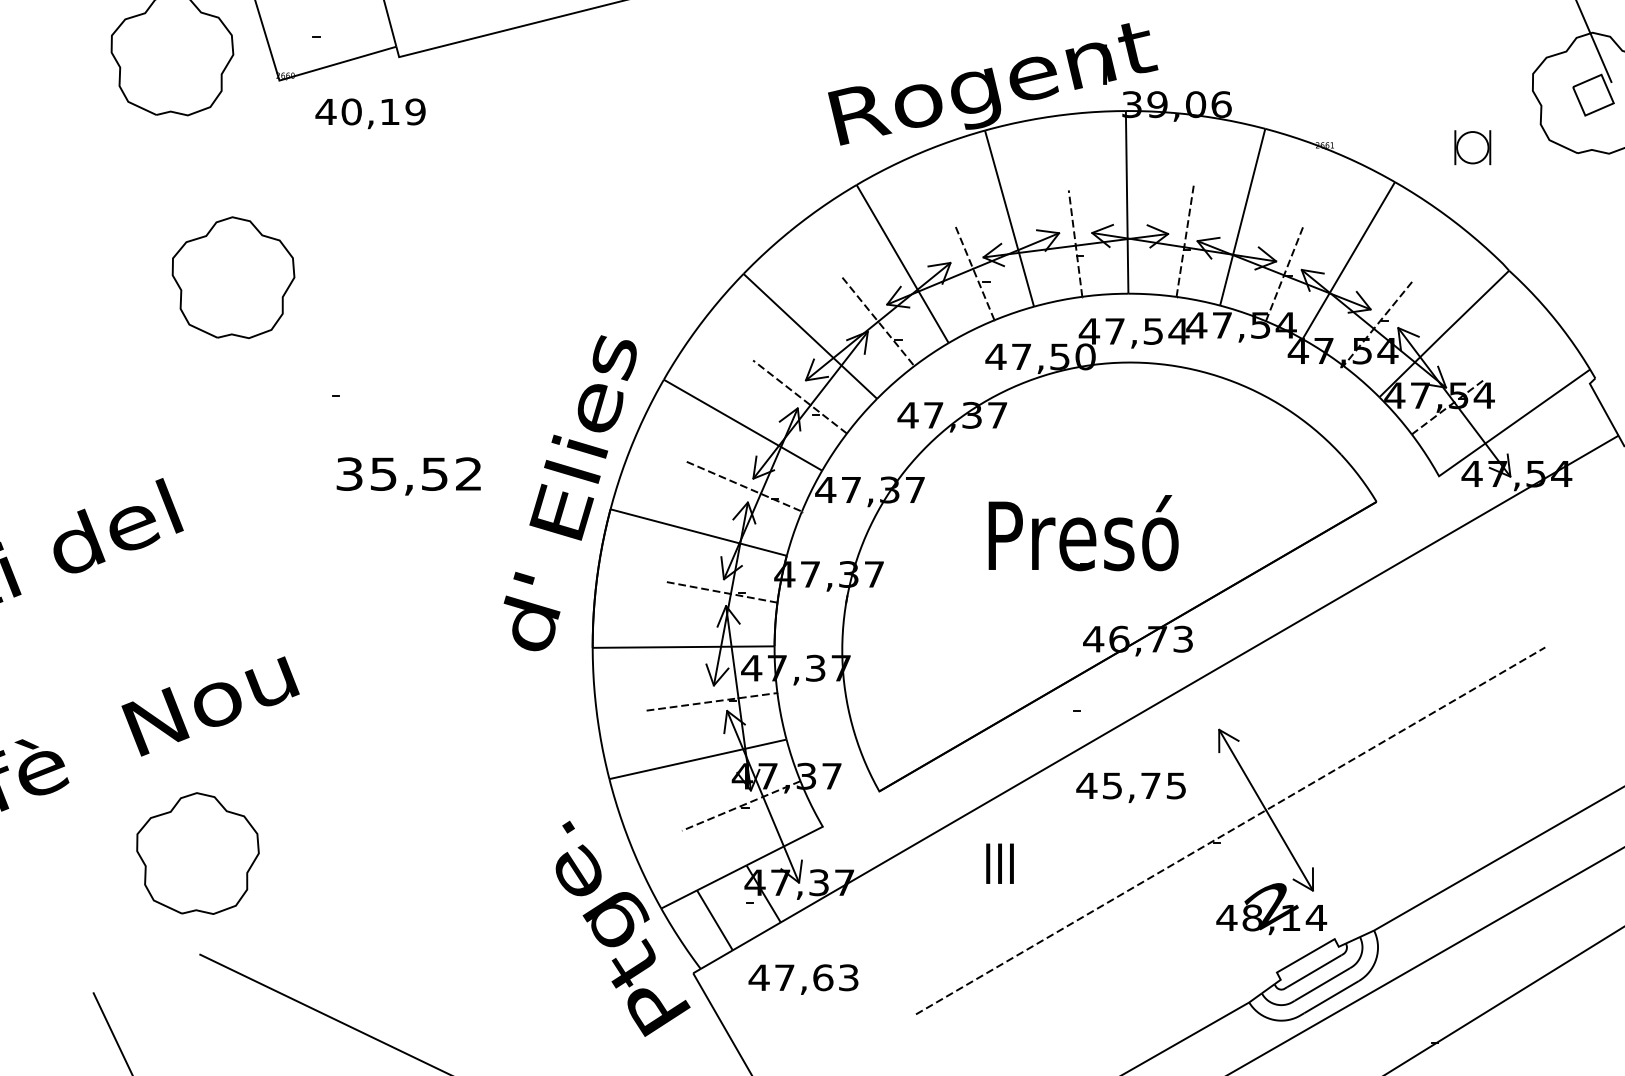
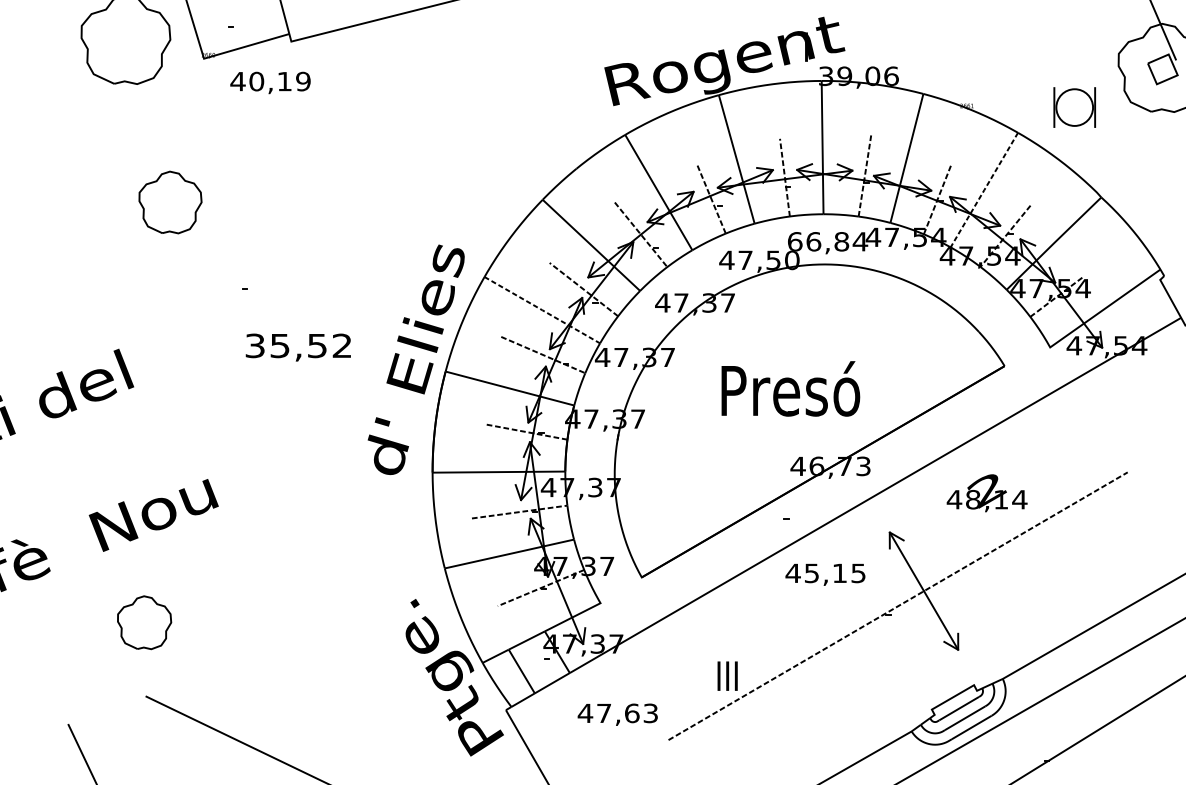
part: (1472, 147) -> (1074, 107), size x1.6
line: (1348, 260) -> (984, 190), solid -> dashed
part: (233, 277) -> (170, 202), size x0.7
text: (1120, 331) -> (817, 241), 47,54 -> 66,84
line: (743, 425) -> (542, 310), solid -> dashed
text: (1150, 785) -> (839, 573), 45,75 -> 45,15
part: (197, 853) -> (144, 622), size x0.6
text: (999, 863) -> (727, 675), moved
text: (1271, 909) -> (987, 493), moved
text: (803, 979) -> (617, 714), moved

